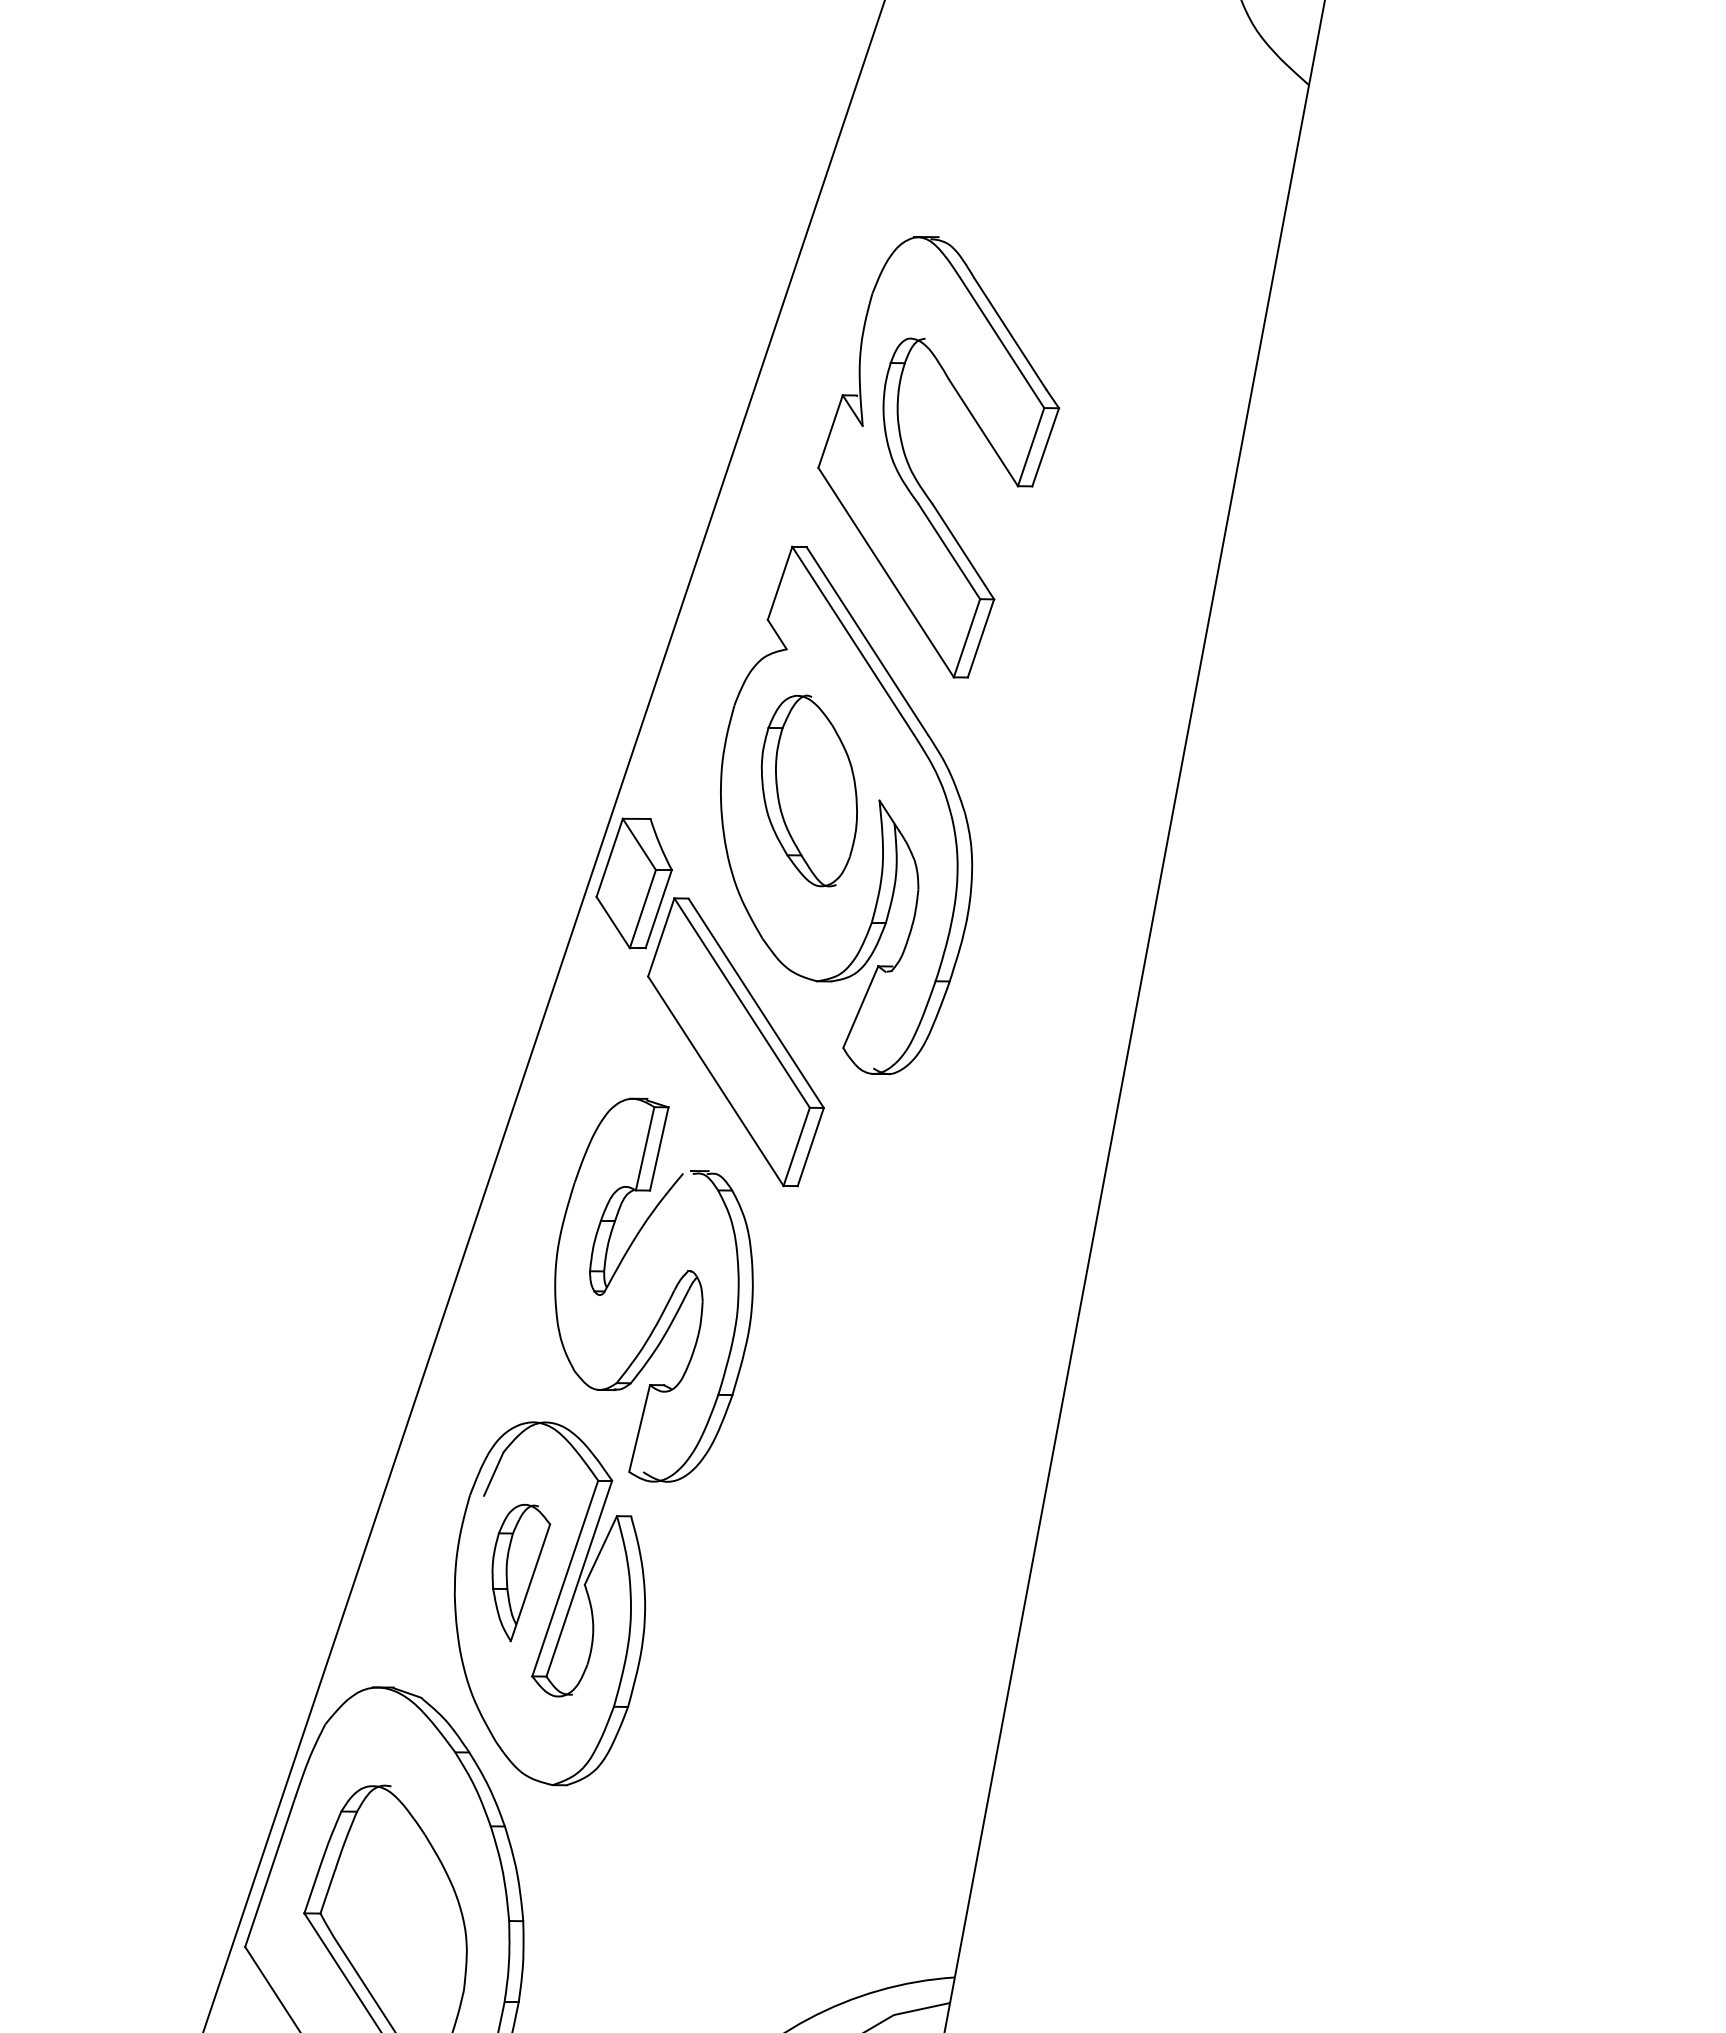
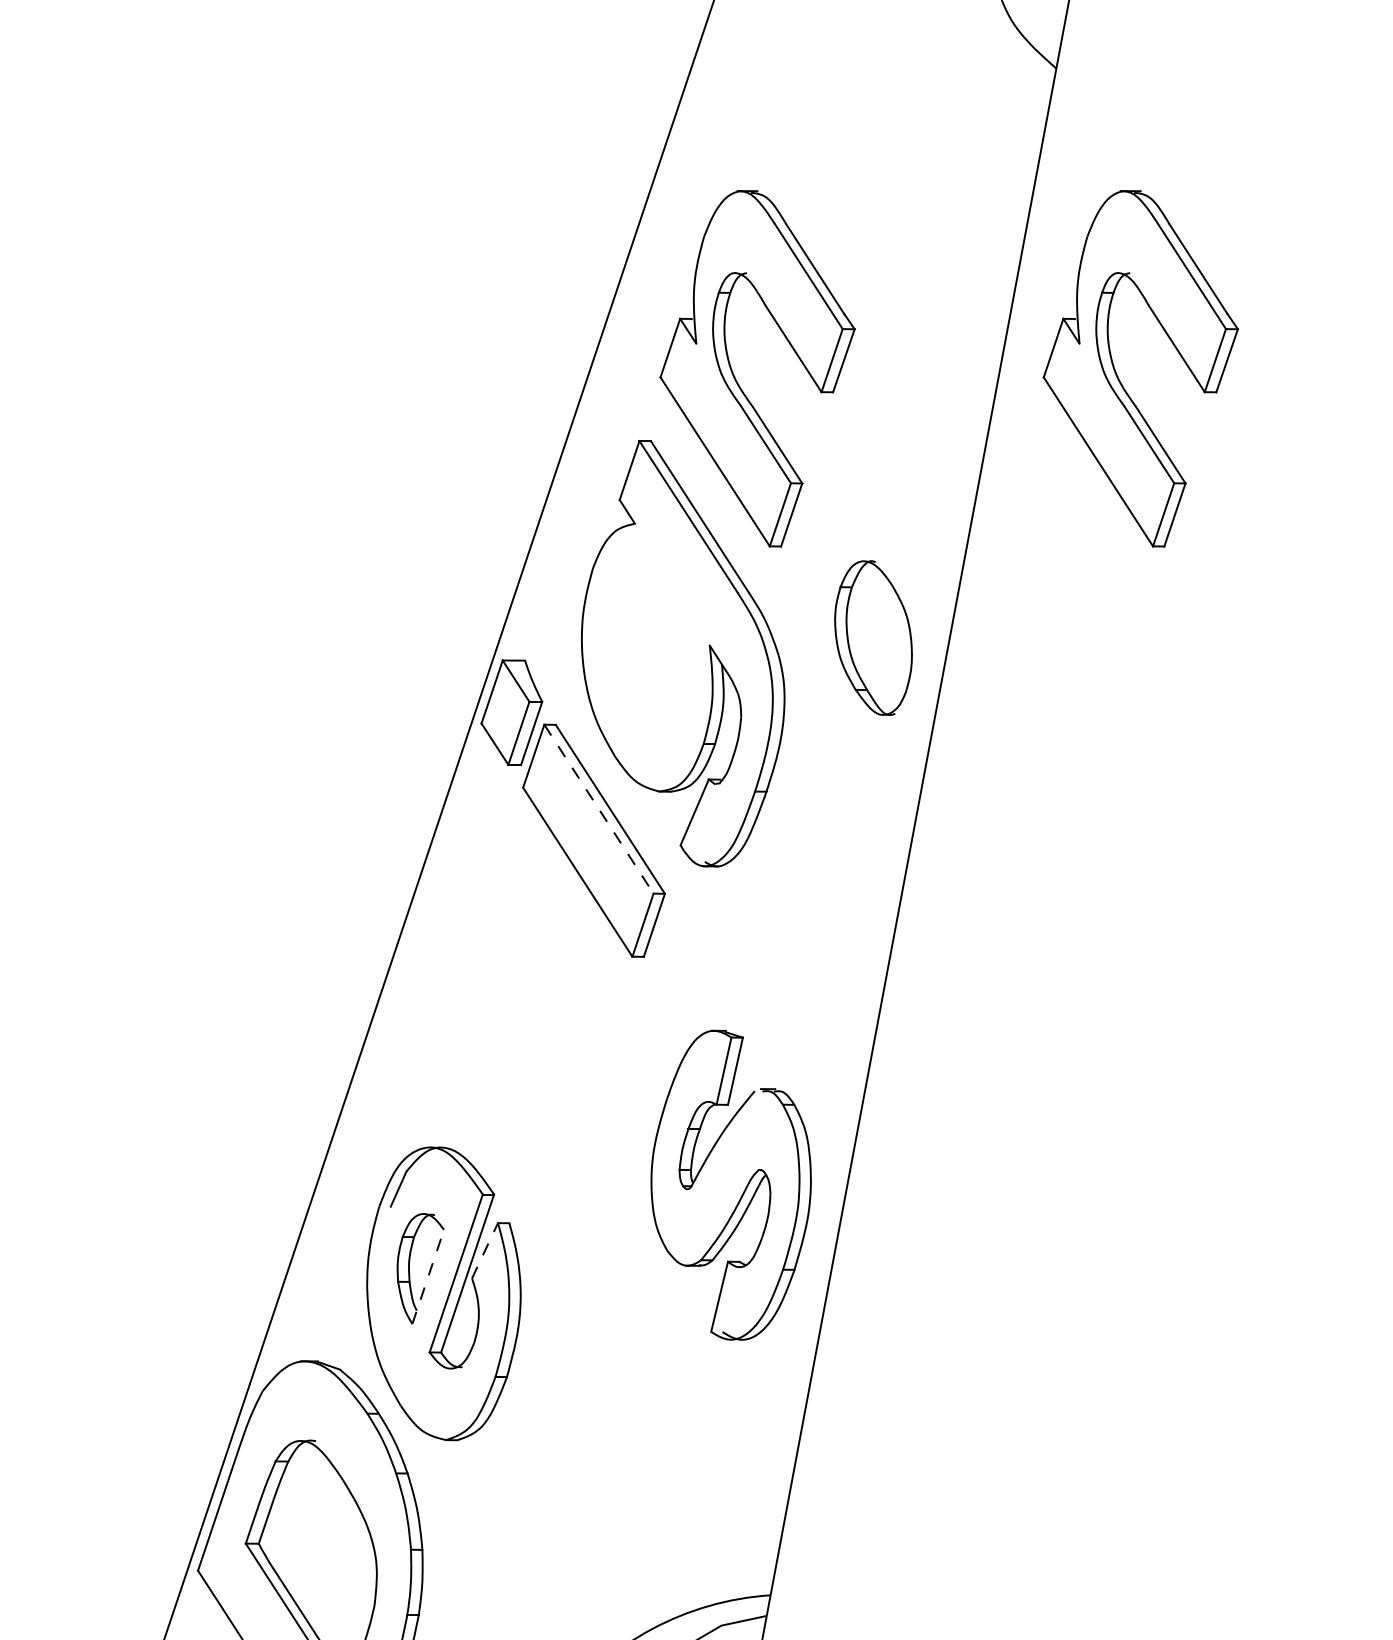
part: (1387, 470) -> (1119, 379), added
part: (808, 790) -> (872, 637), moved
line: (742, 1003) -> (599, 809), solid -> dashed
part: (669, 1297) -> (743, 1191), moved
line: (600, 1550) -> (484, 1250), solid -> dashed
line: (530, 1582) -> (428, 1276), solid -> dashed

